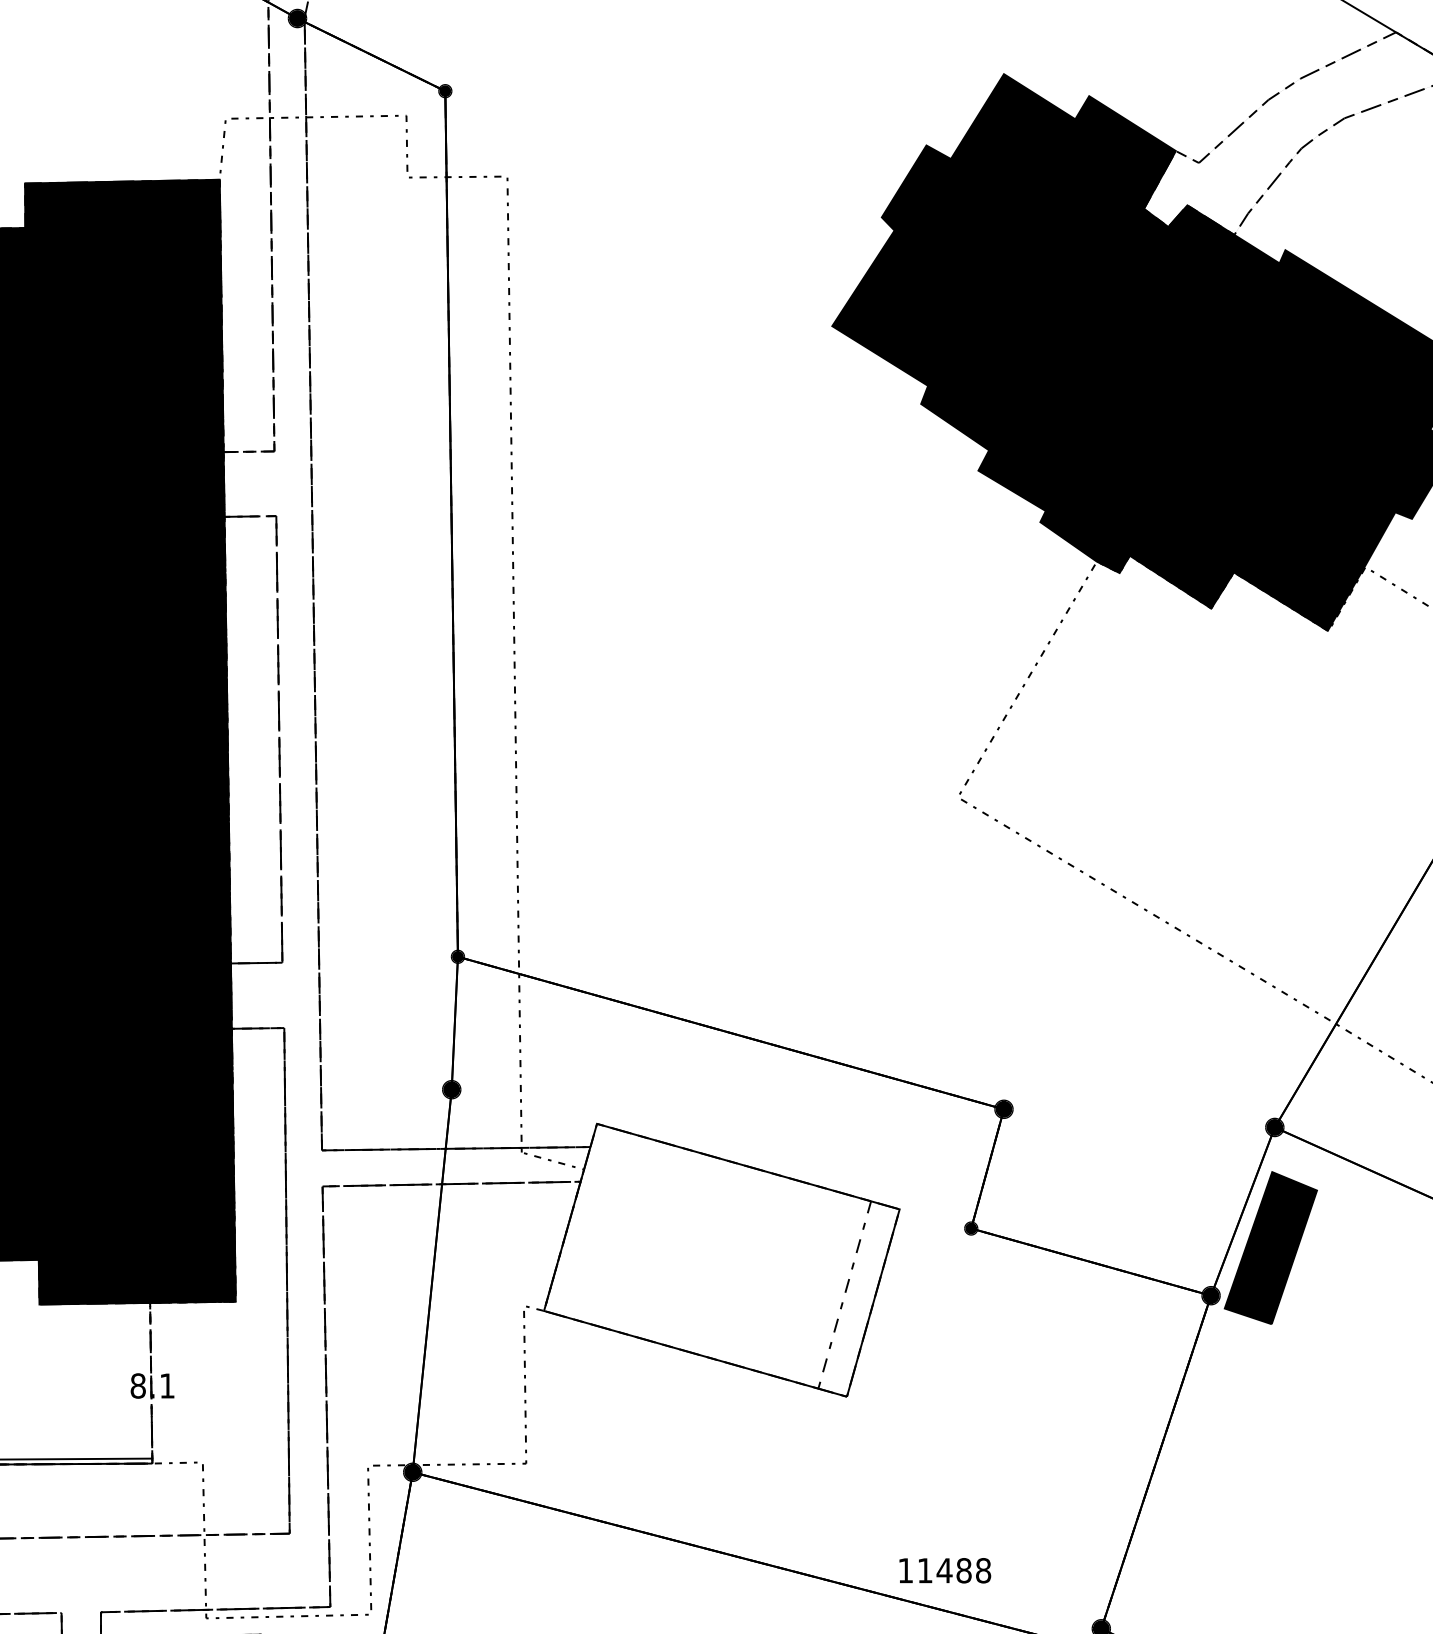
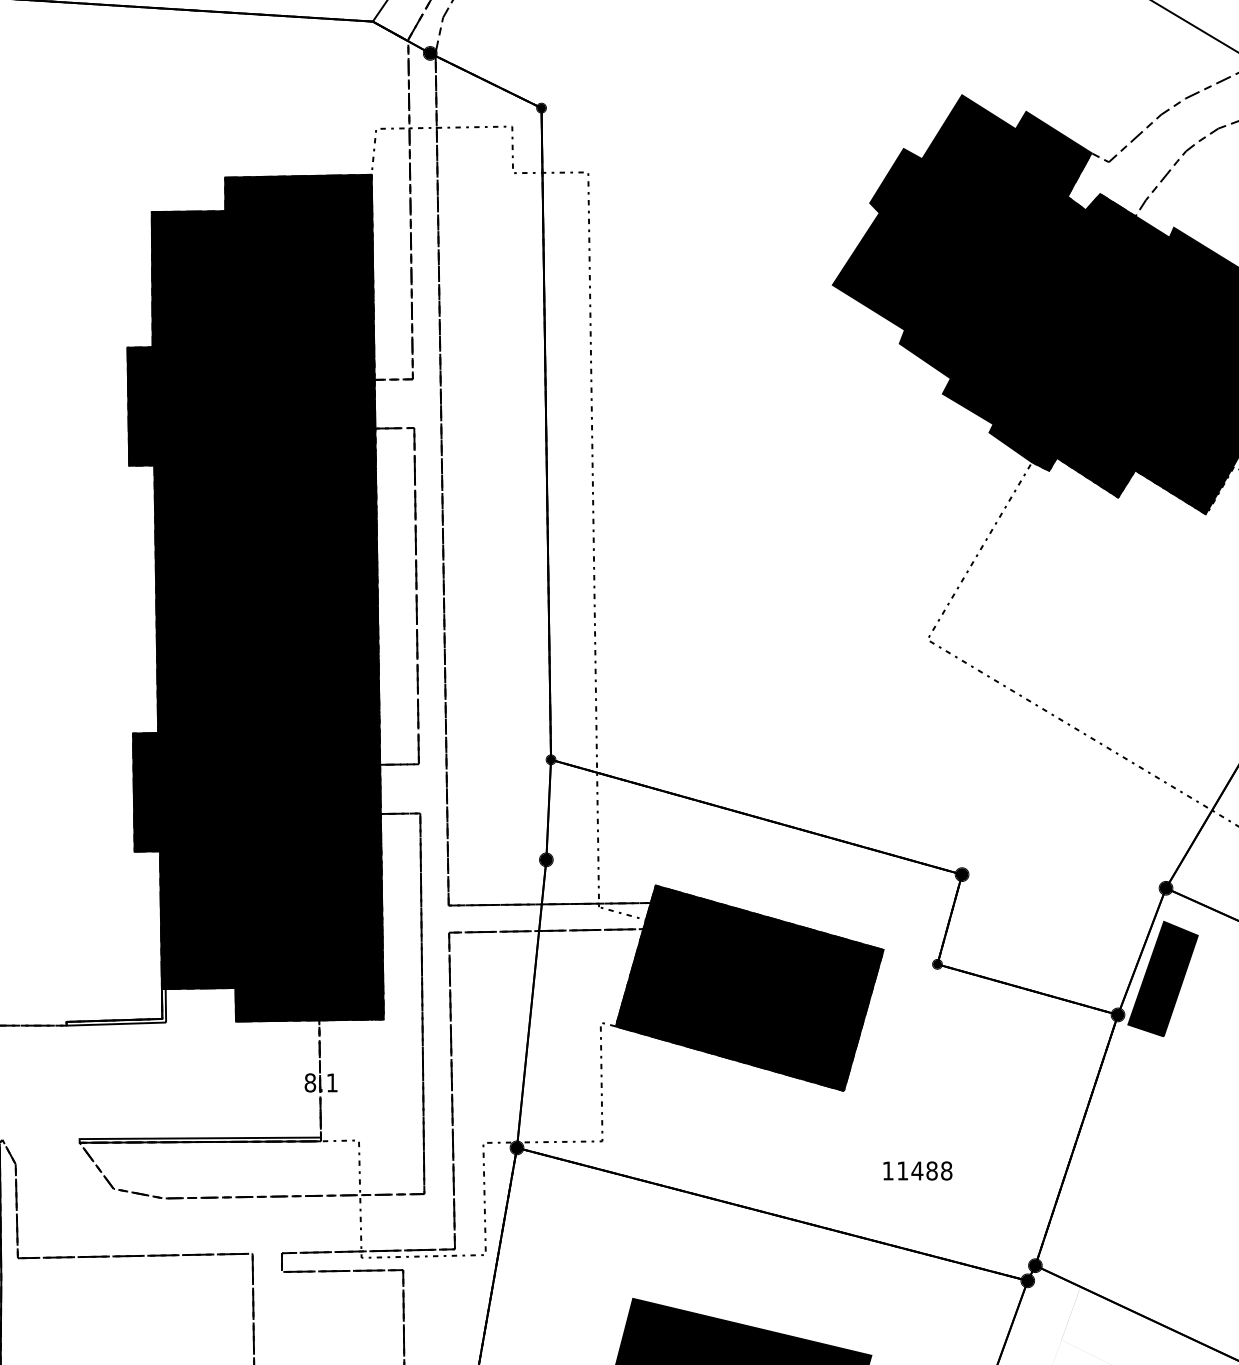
fill: (721, 1260) -> (749, 988), added
text: (944, 1570) -> (917, 1170), moved

